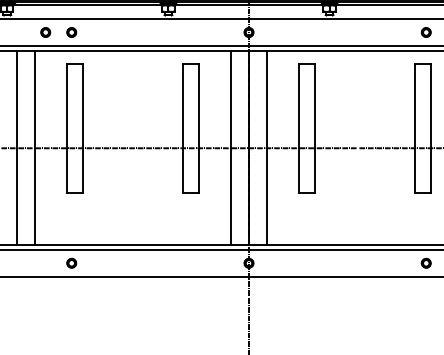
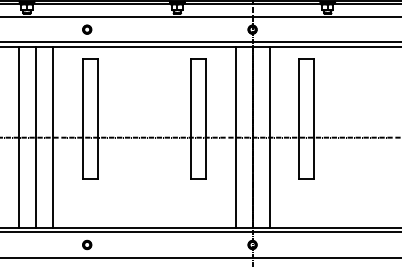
part: (45, 32) -> (62, 29), removed

